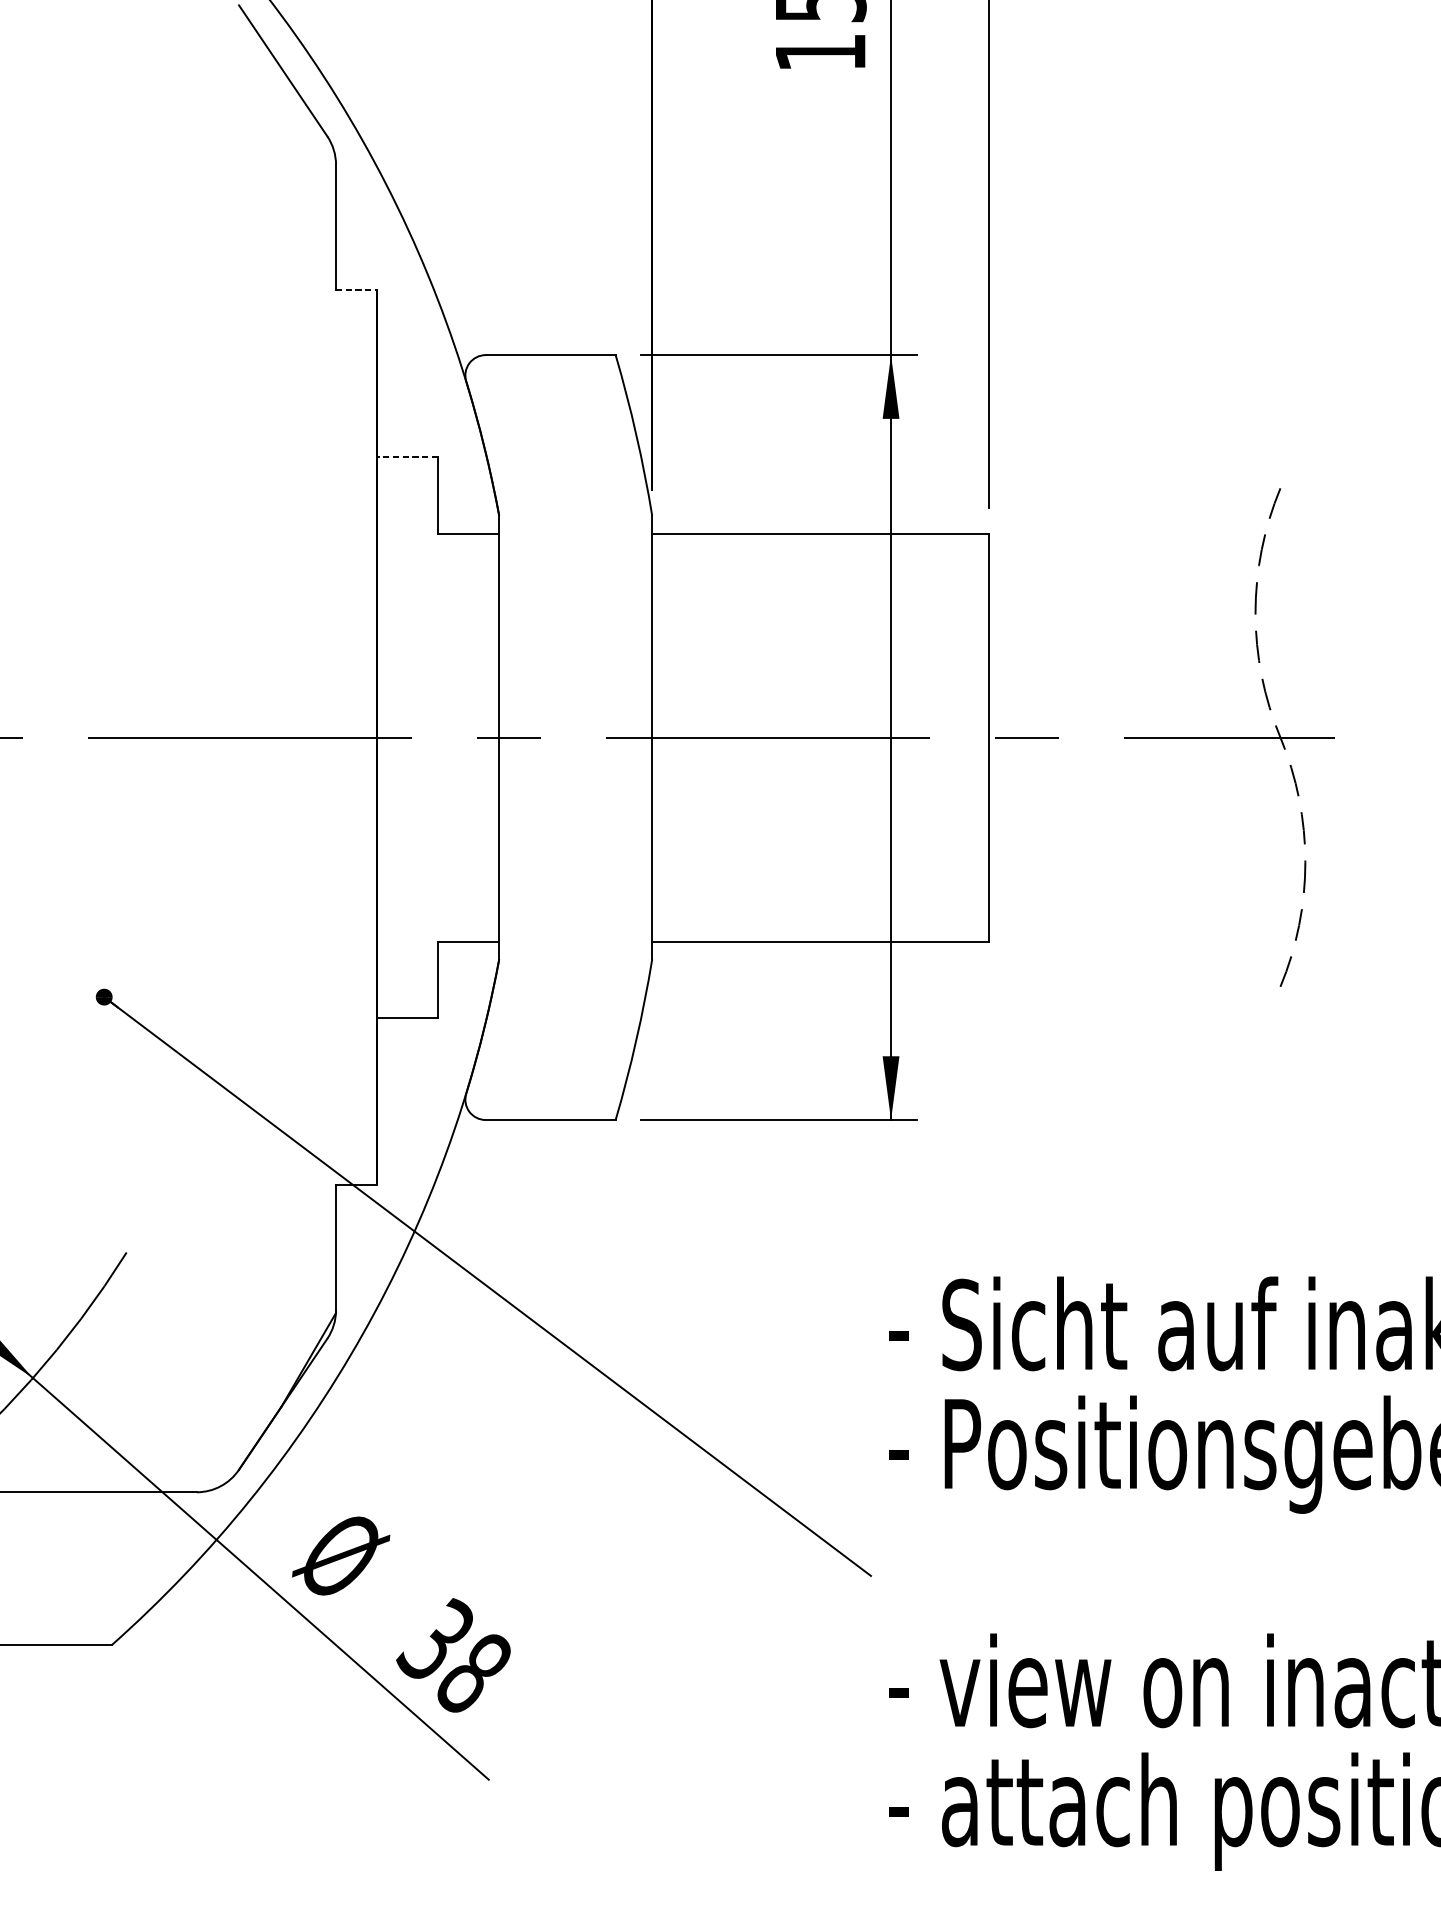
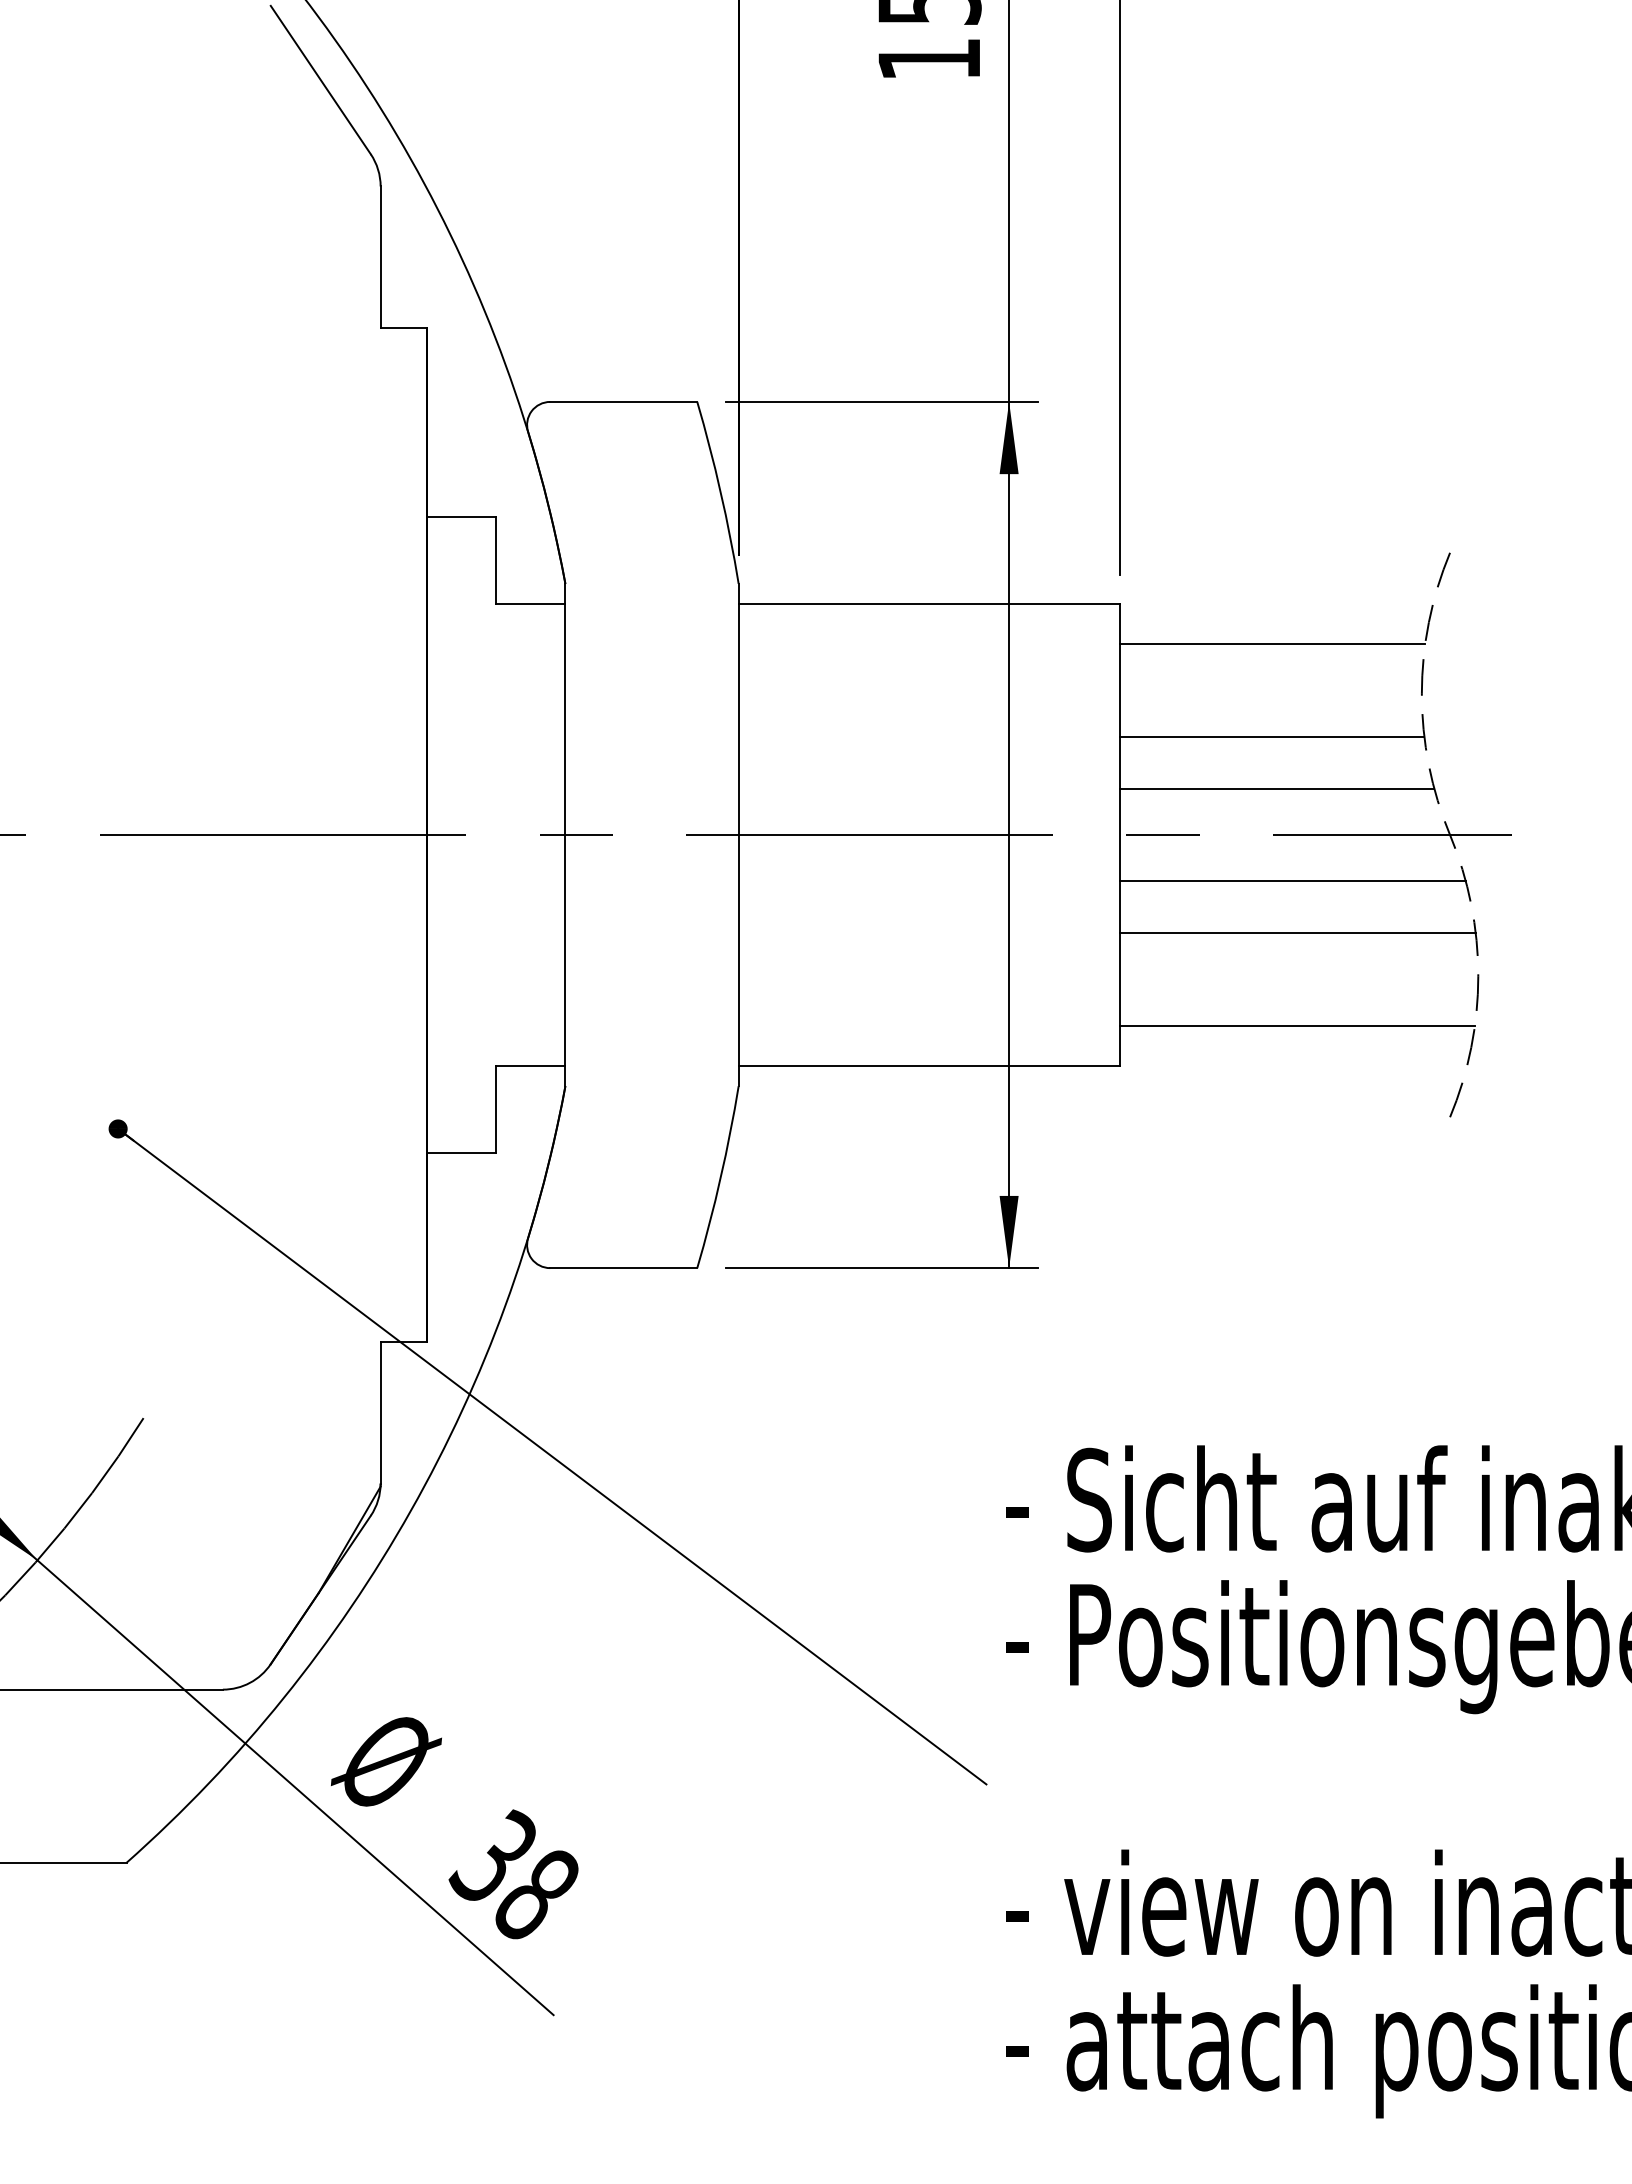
line: (357, 290) -> (404, 328), dashed -> solid
line: (407, 457) -> (461, 517), dashed -> solid
line: (1123, 569) -> (1272, 644), added
line: (1122, 650) -> (1271, 736), added
line: (1127, 696) -> (1276, 788), added
line: (1141, 778) -> (1292, 881), added
line: (1145, 824) -> (1297, 933), added
line: (1144, 905) -> (1296, 1025), added

